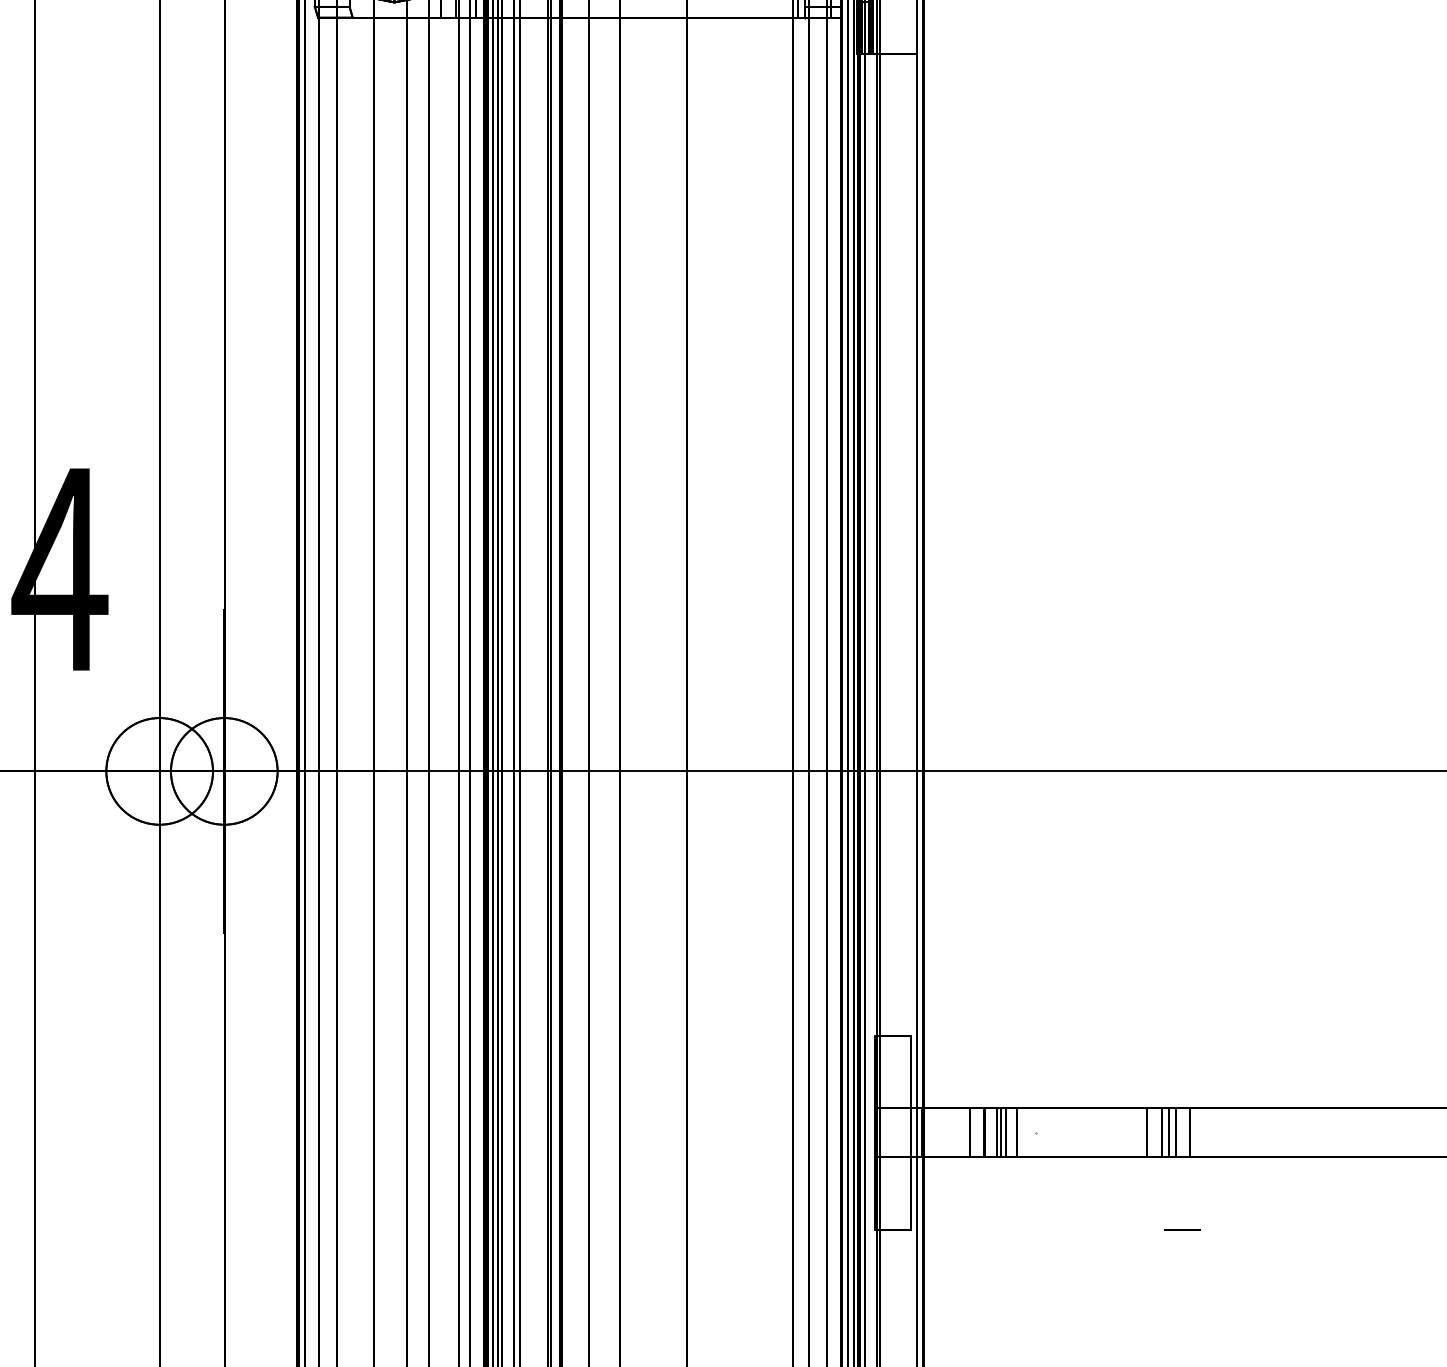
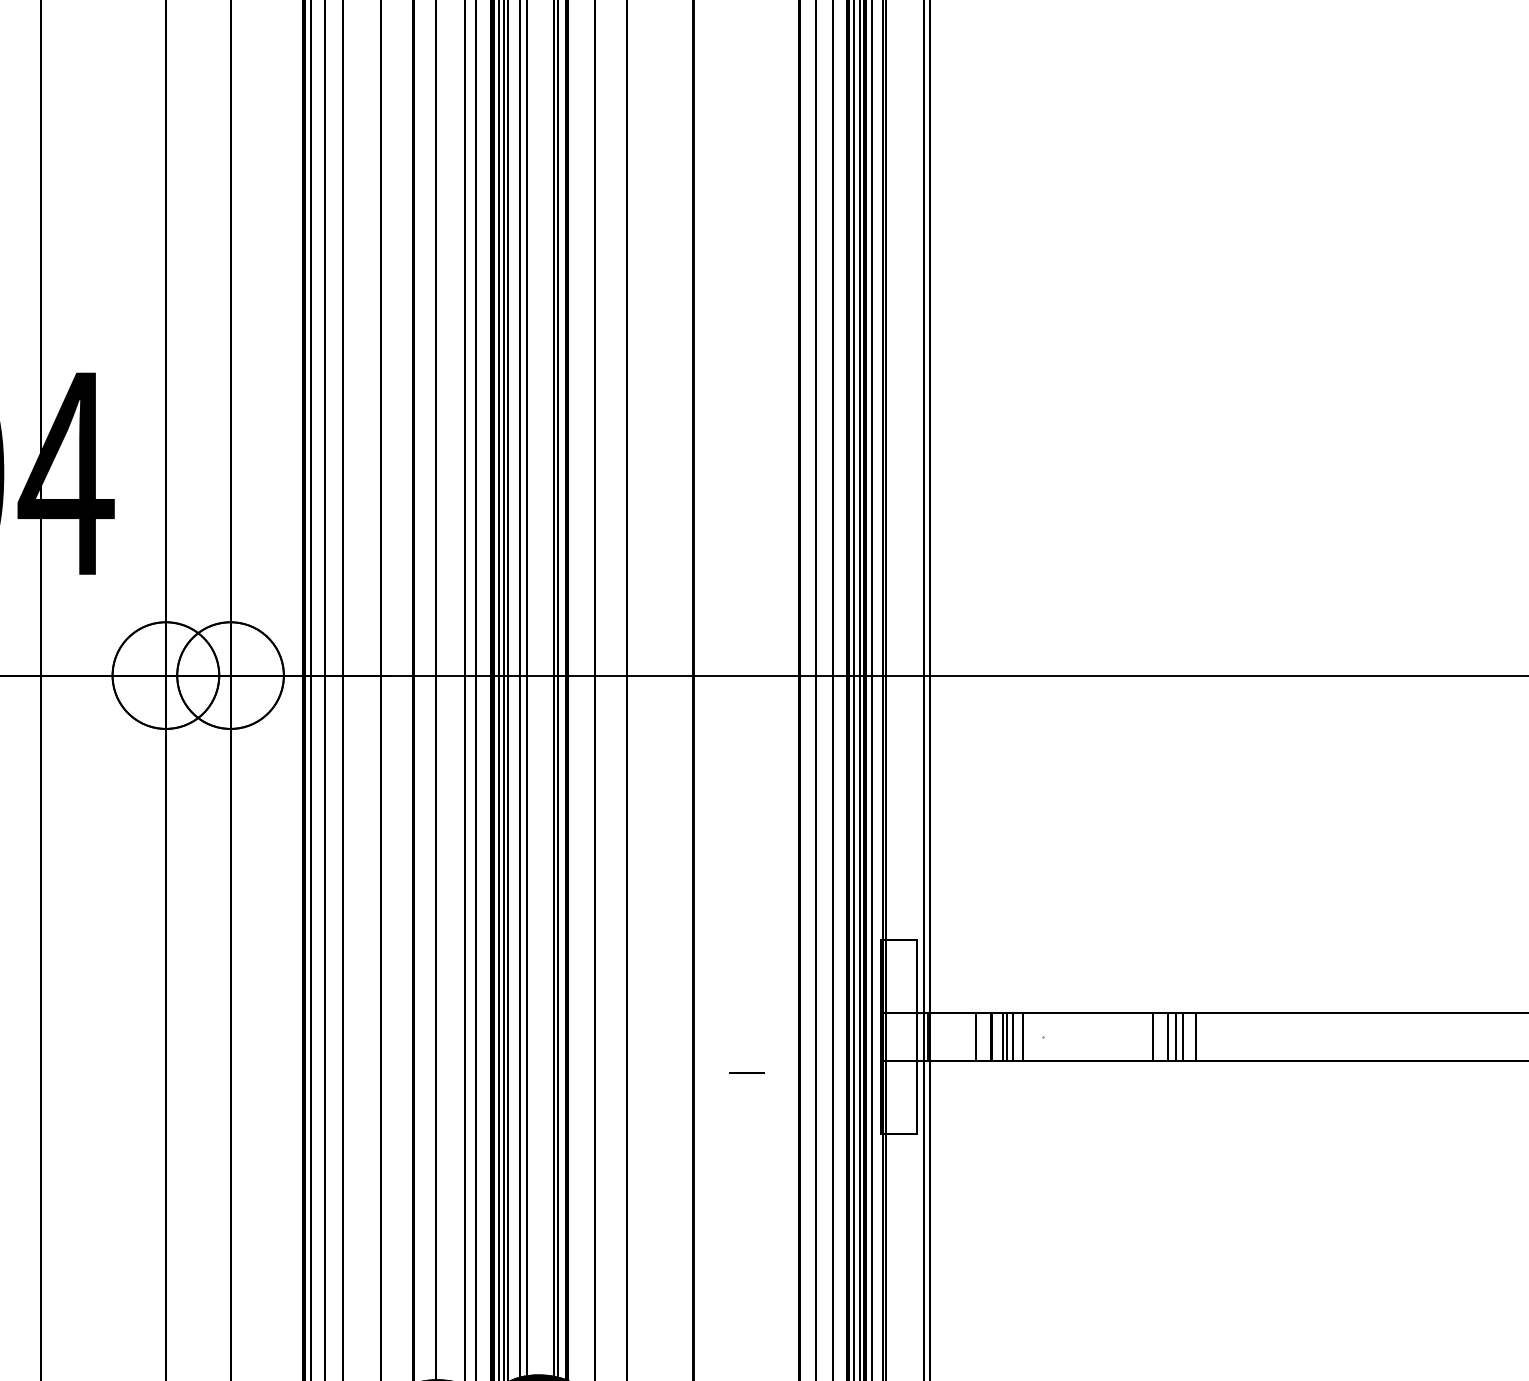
line: (1182, 1229) -> (746, 1072), moved

